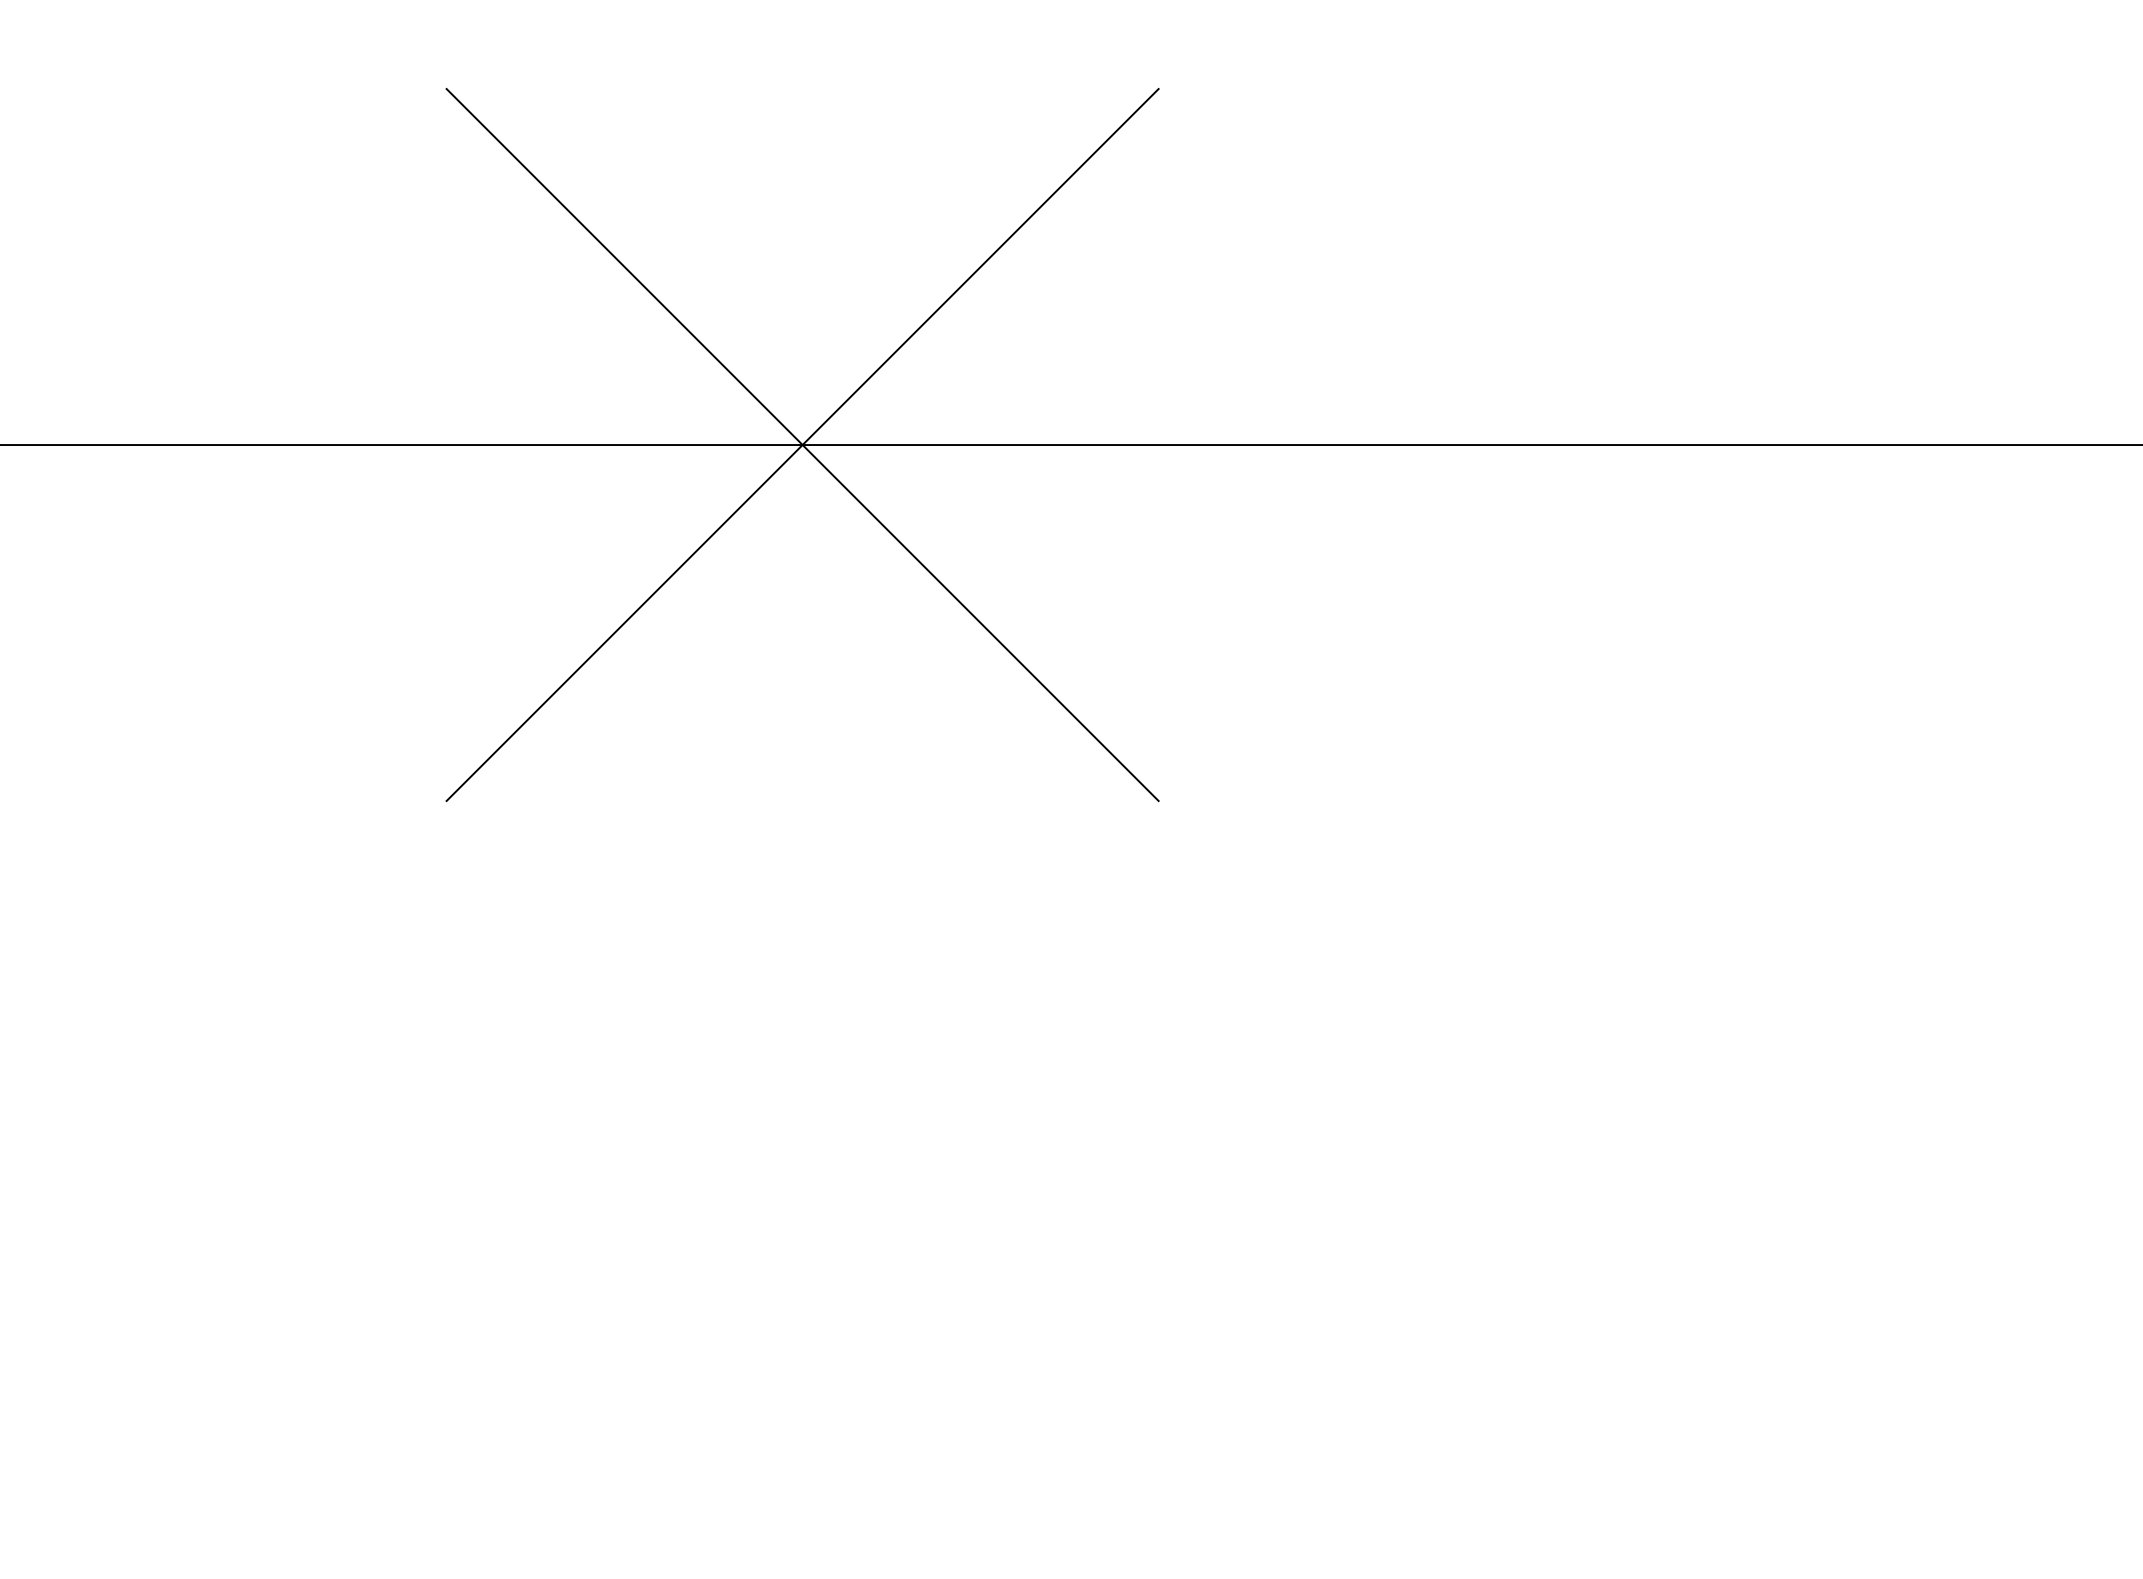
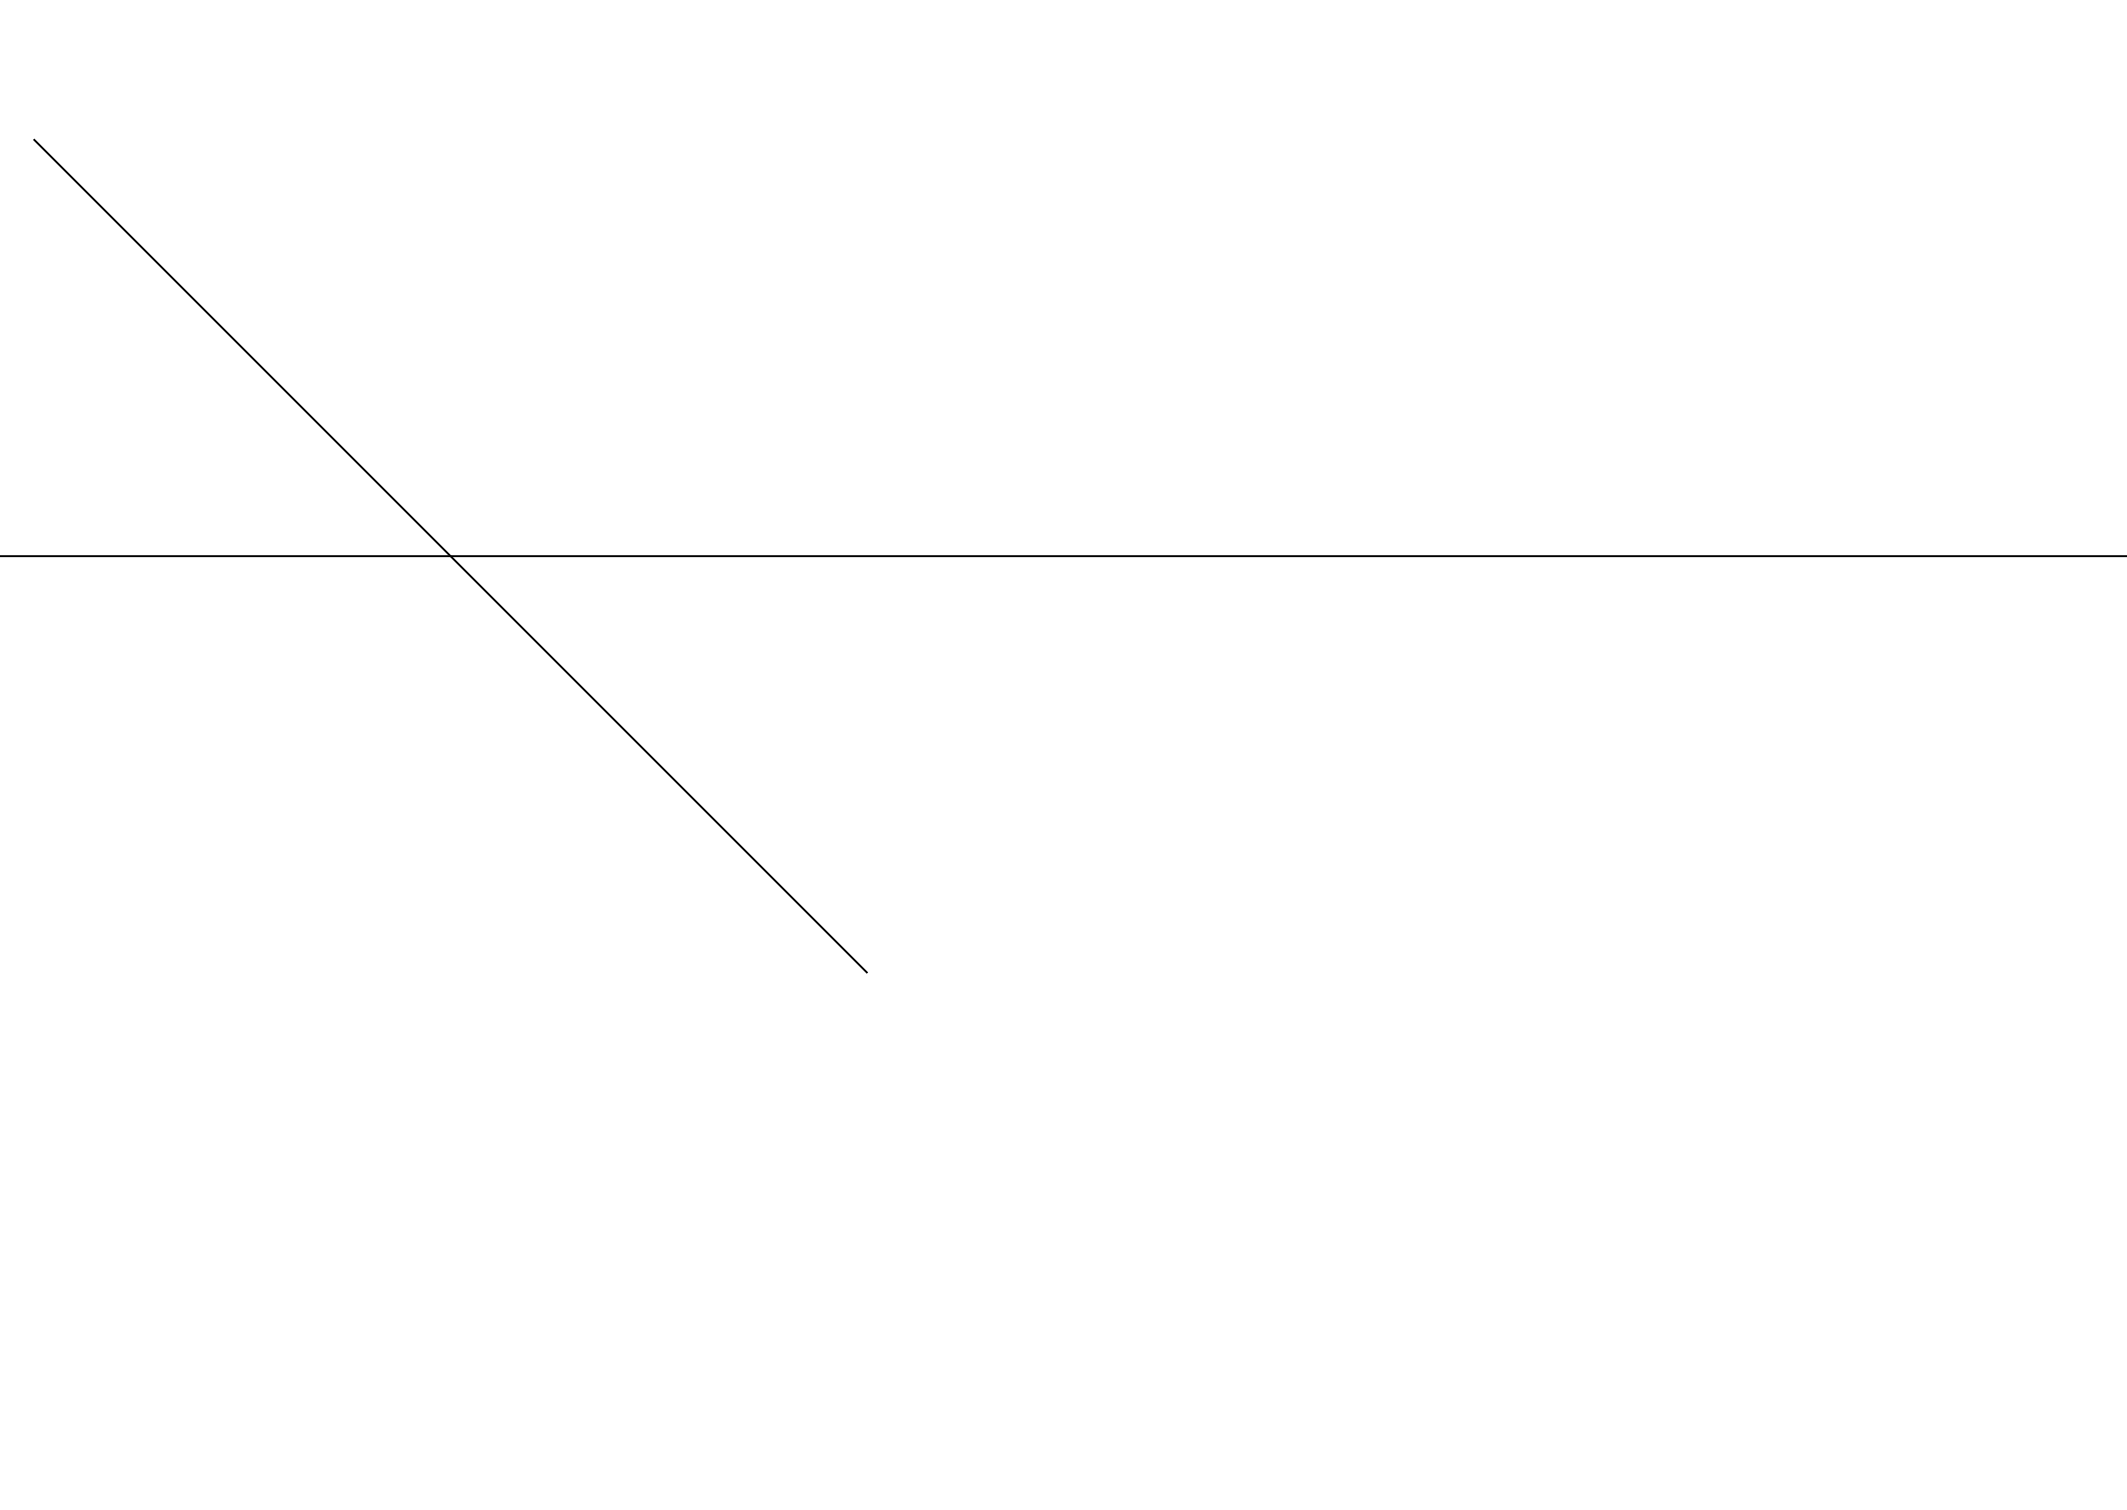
line: (802, 444) -> (450, 555), removed

